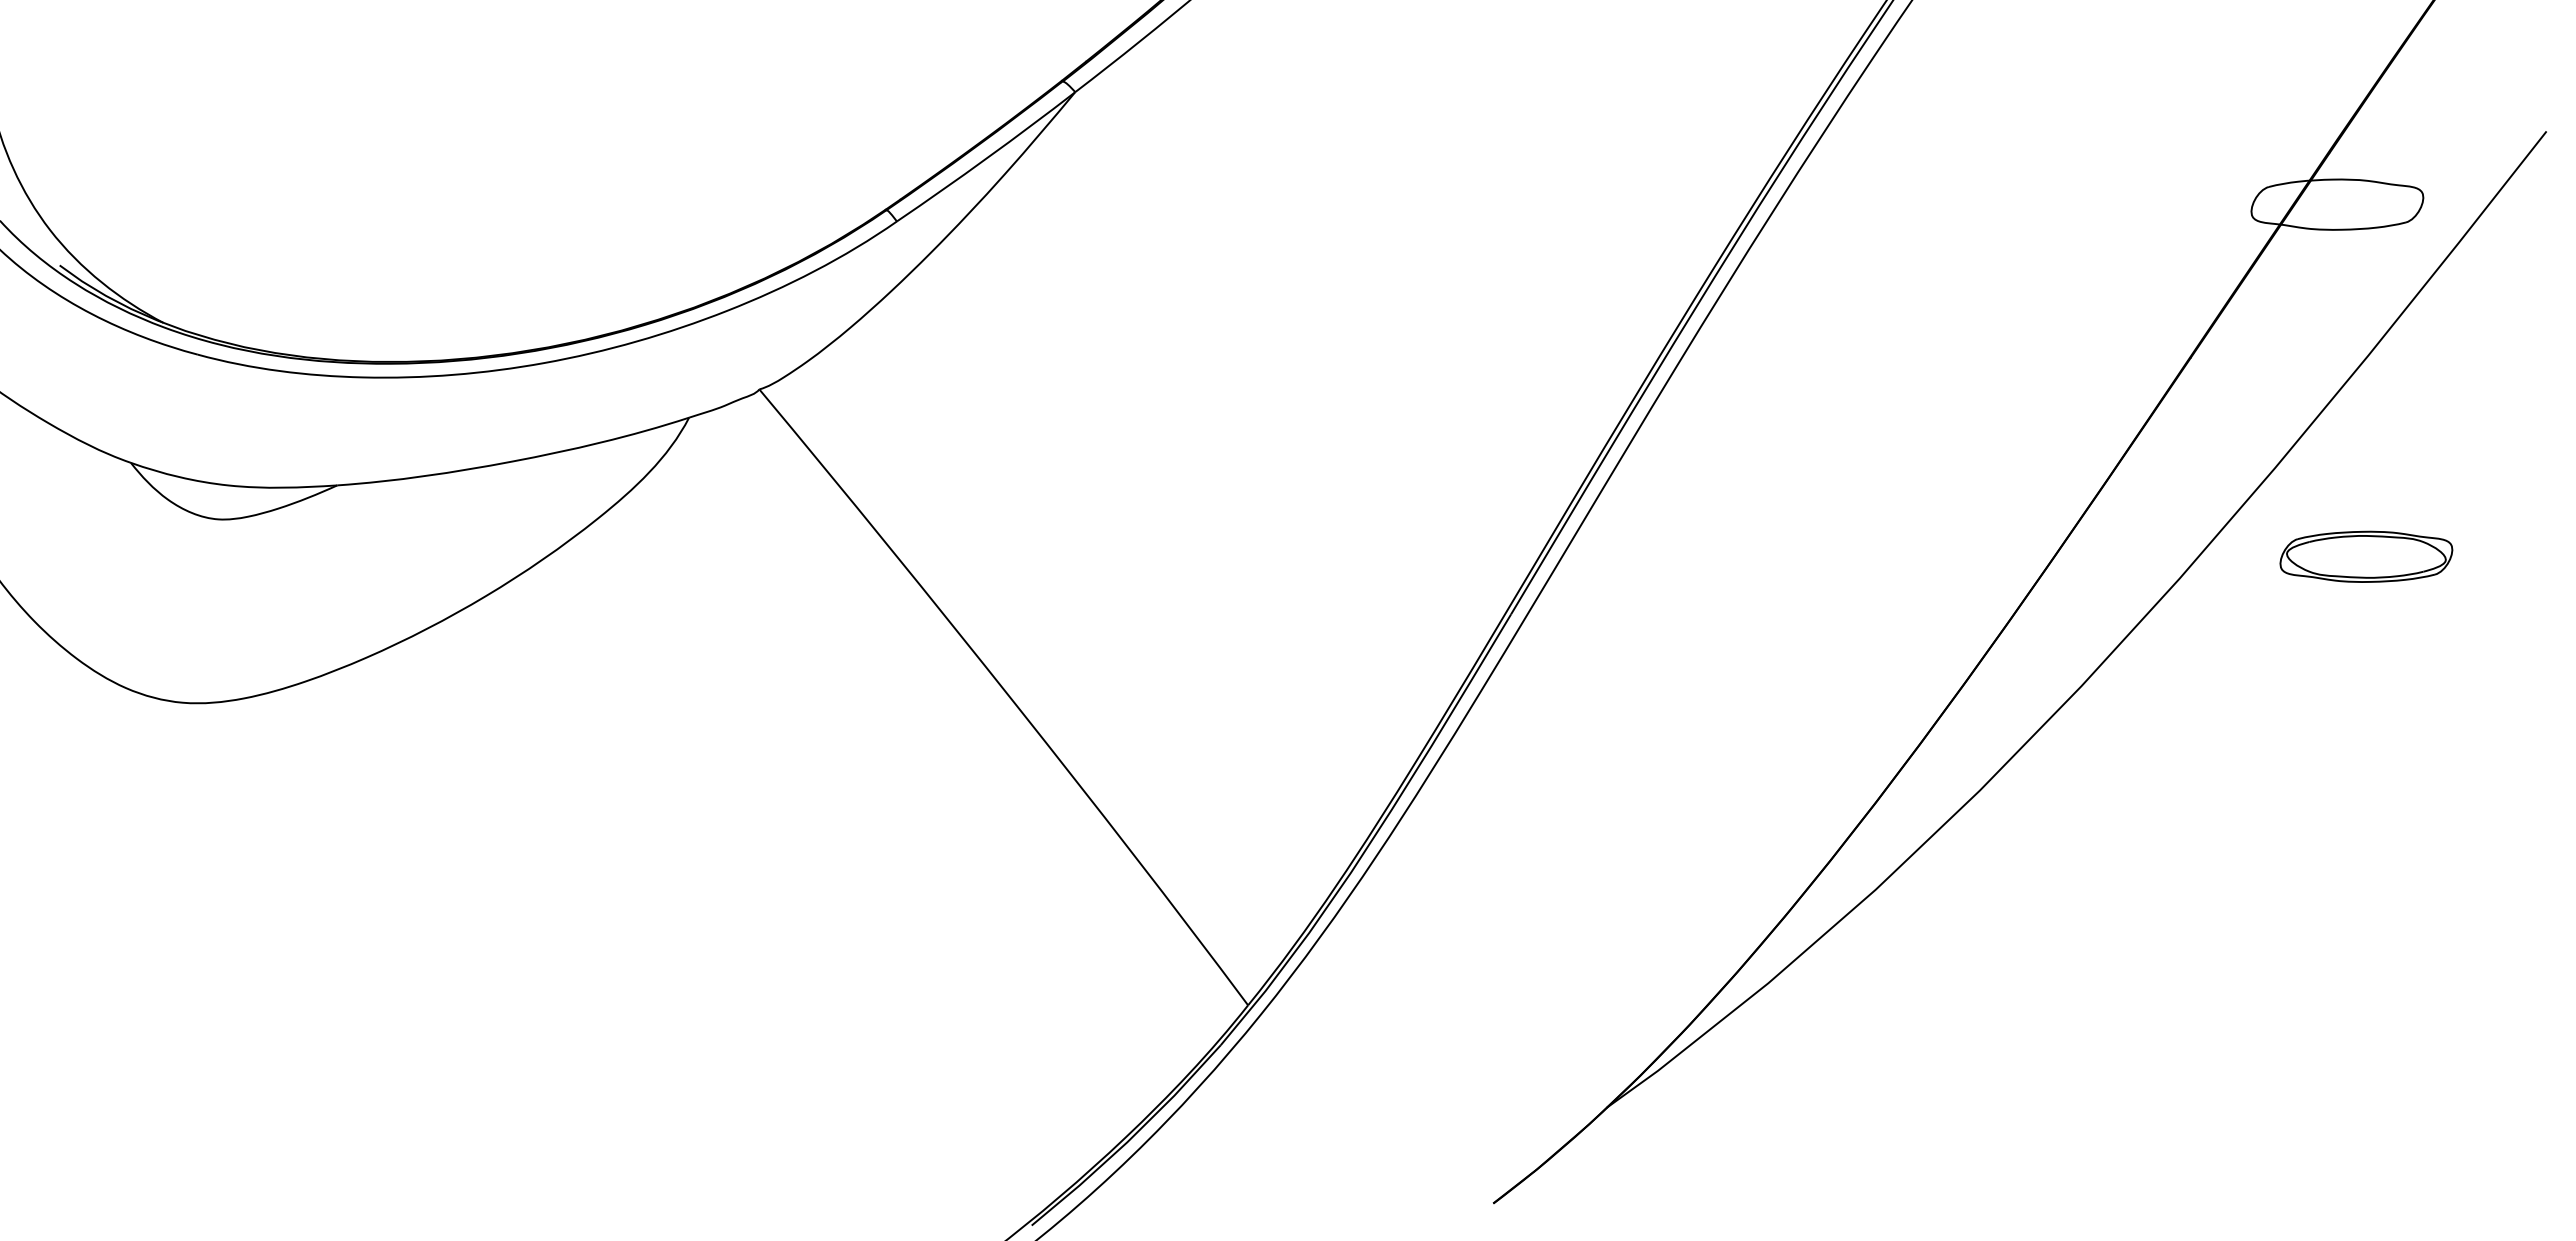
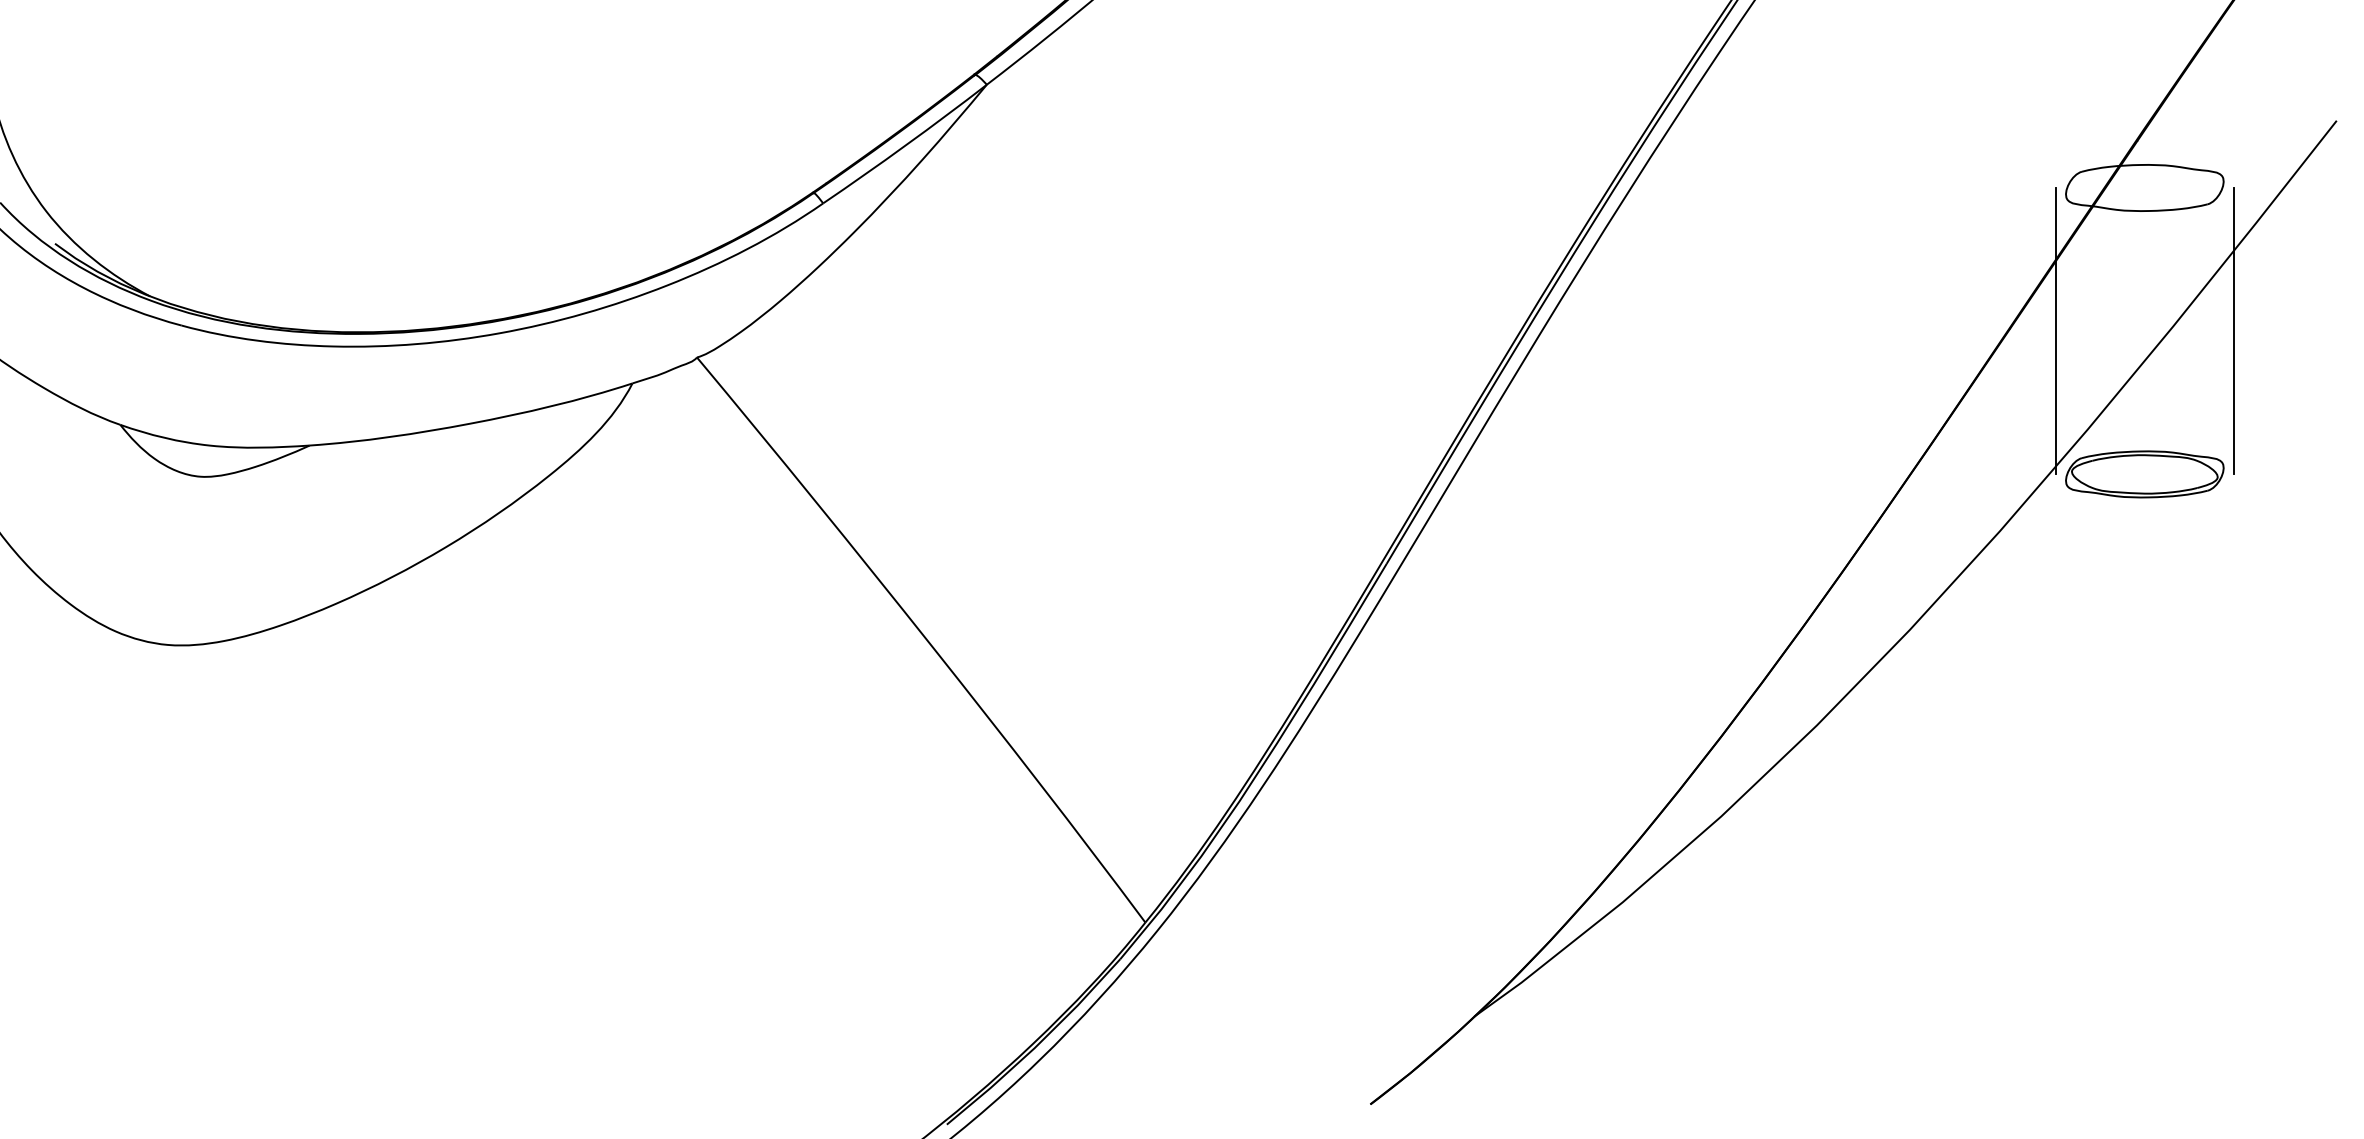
line: (2240, 360) -> (2055, 330), added
line: (2434, 360) -> (2233, 330), added
part: (2366, 556) -> (2144, 474), moved

